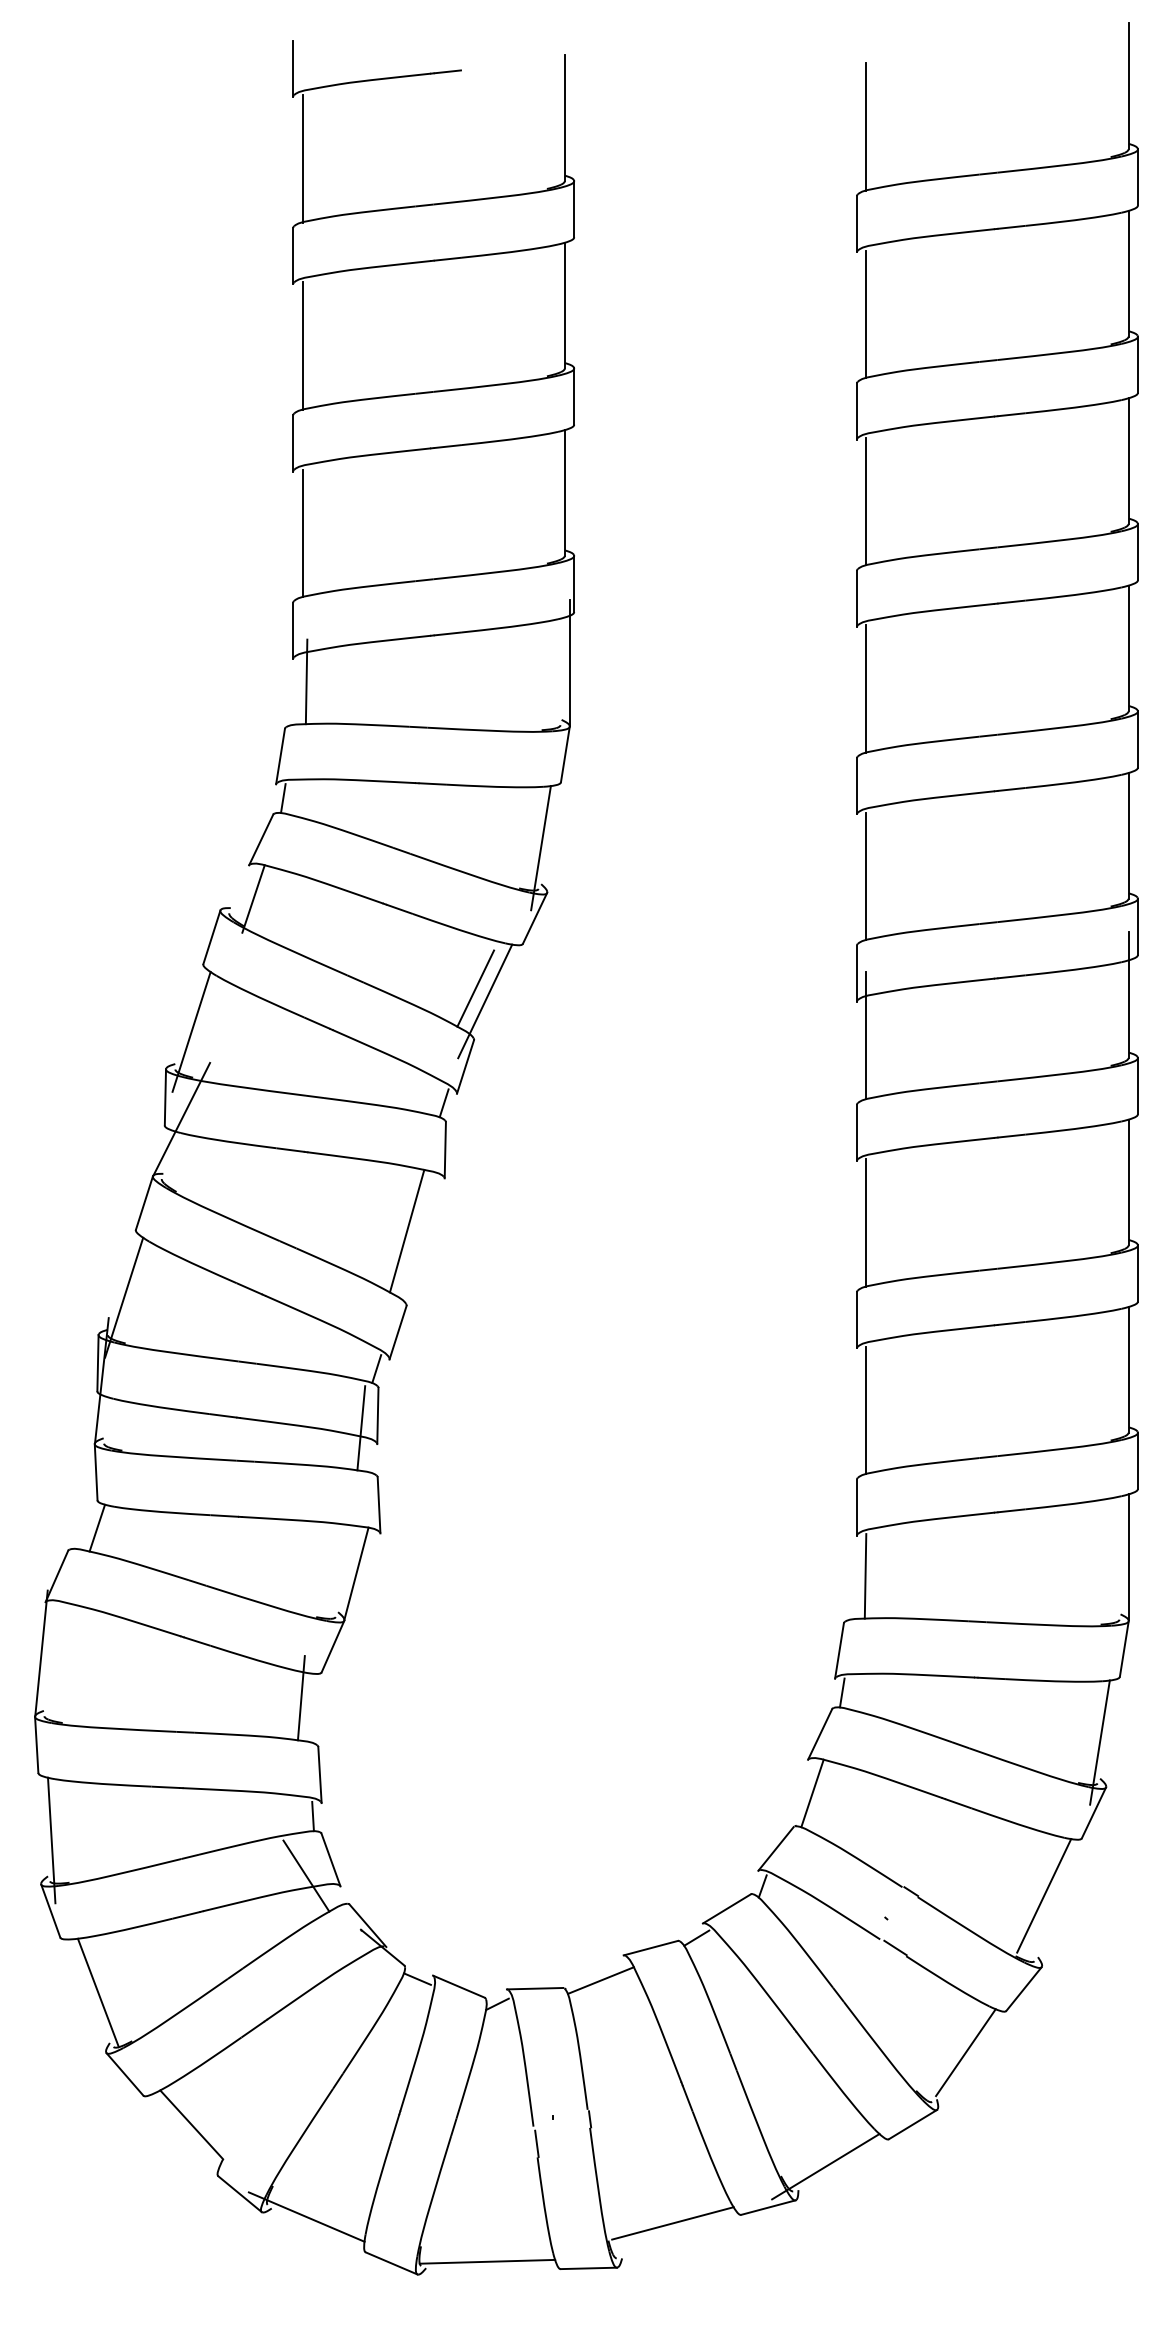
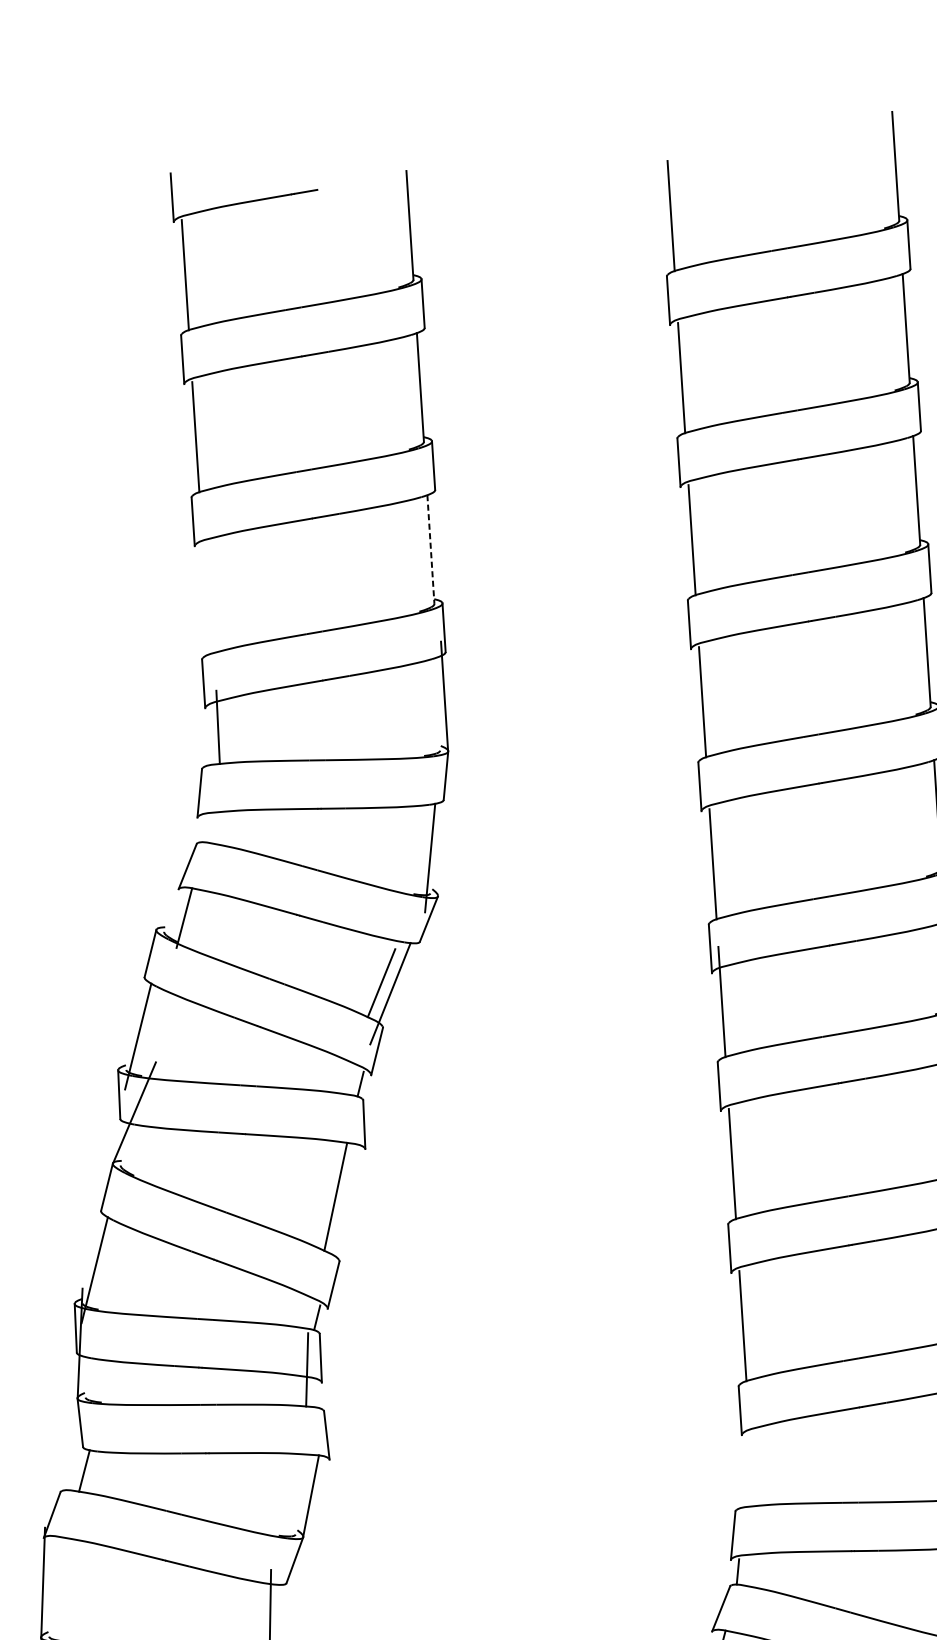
line: (564, 492) -> (430, 549), solid -> dashed
line: (302, 533) -> (206, 599), removed
line: (283, 798) -> (204, 829), removed
line: (865, 1576) -> (751, 1469), removed

